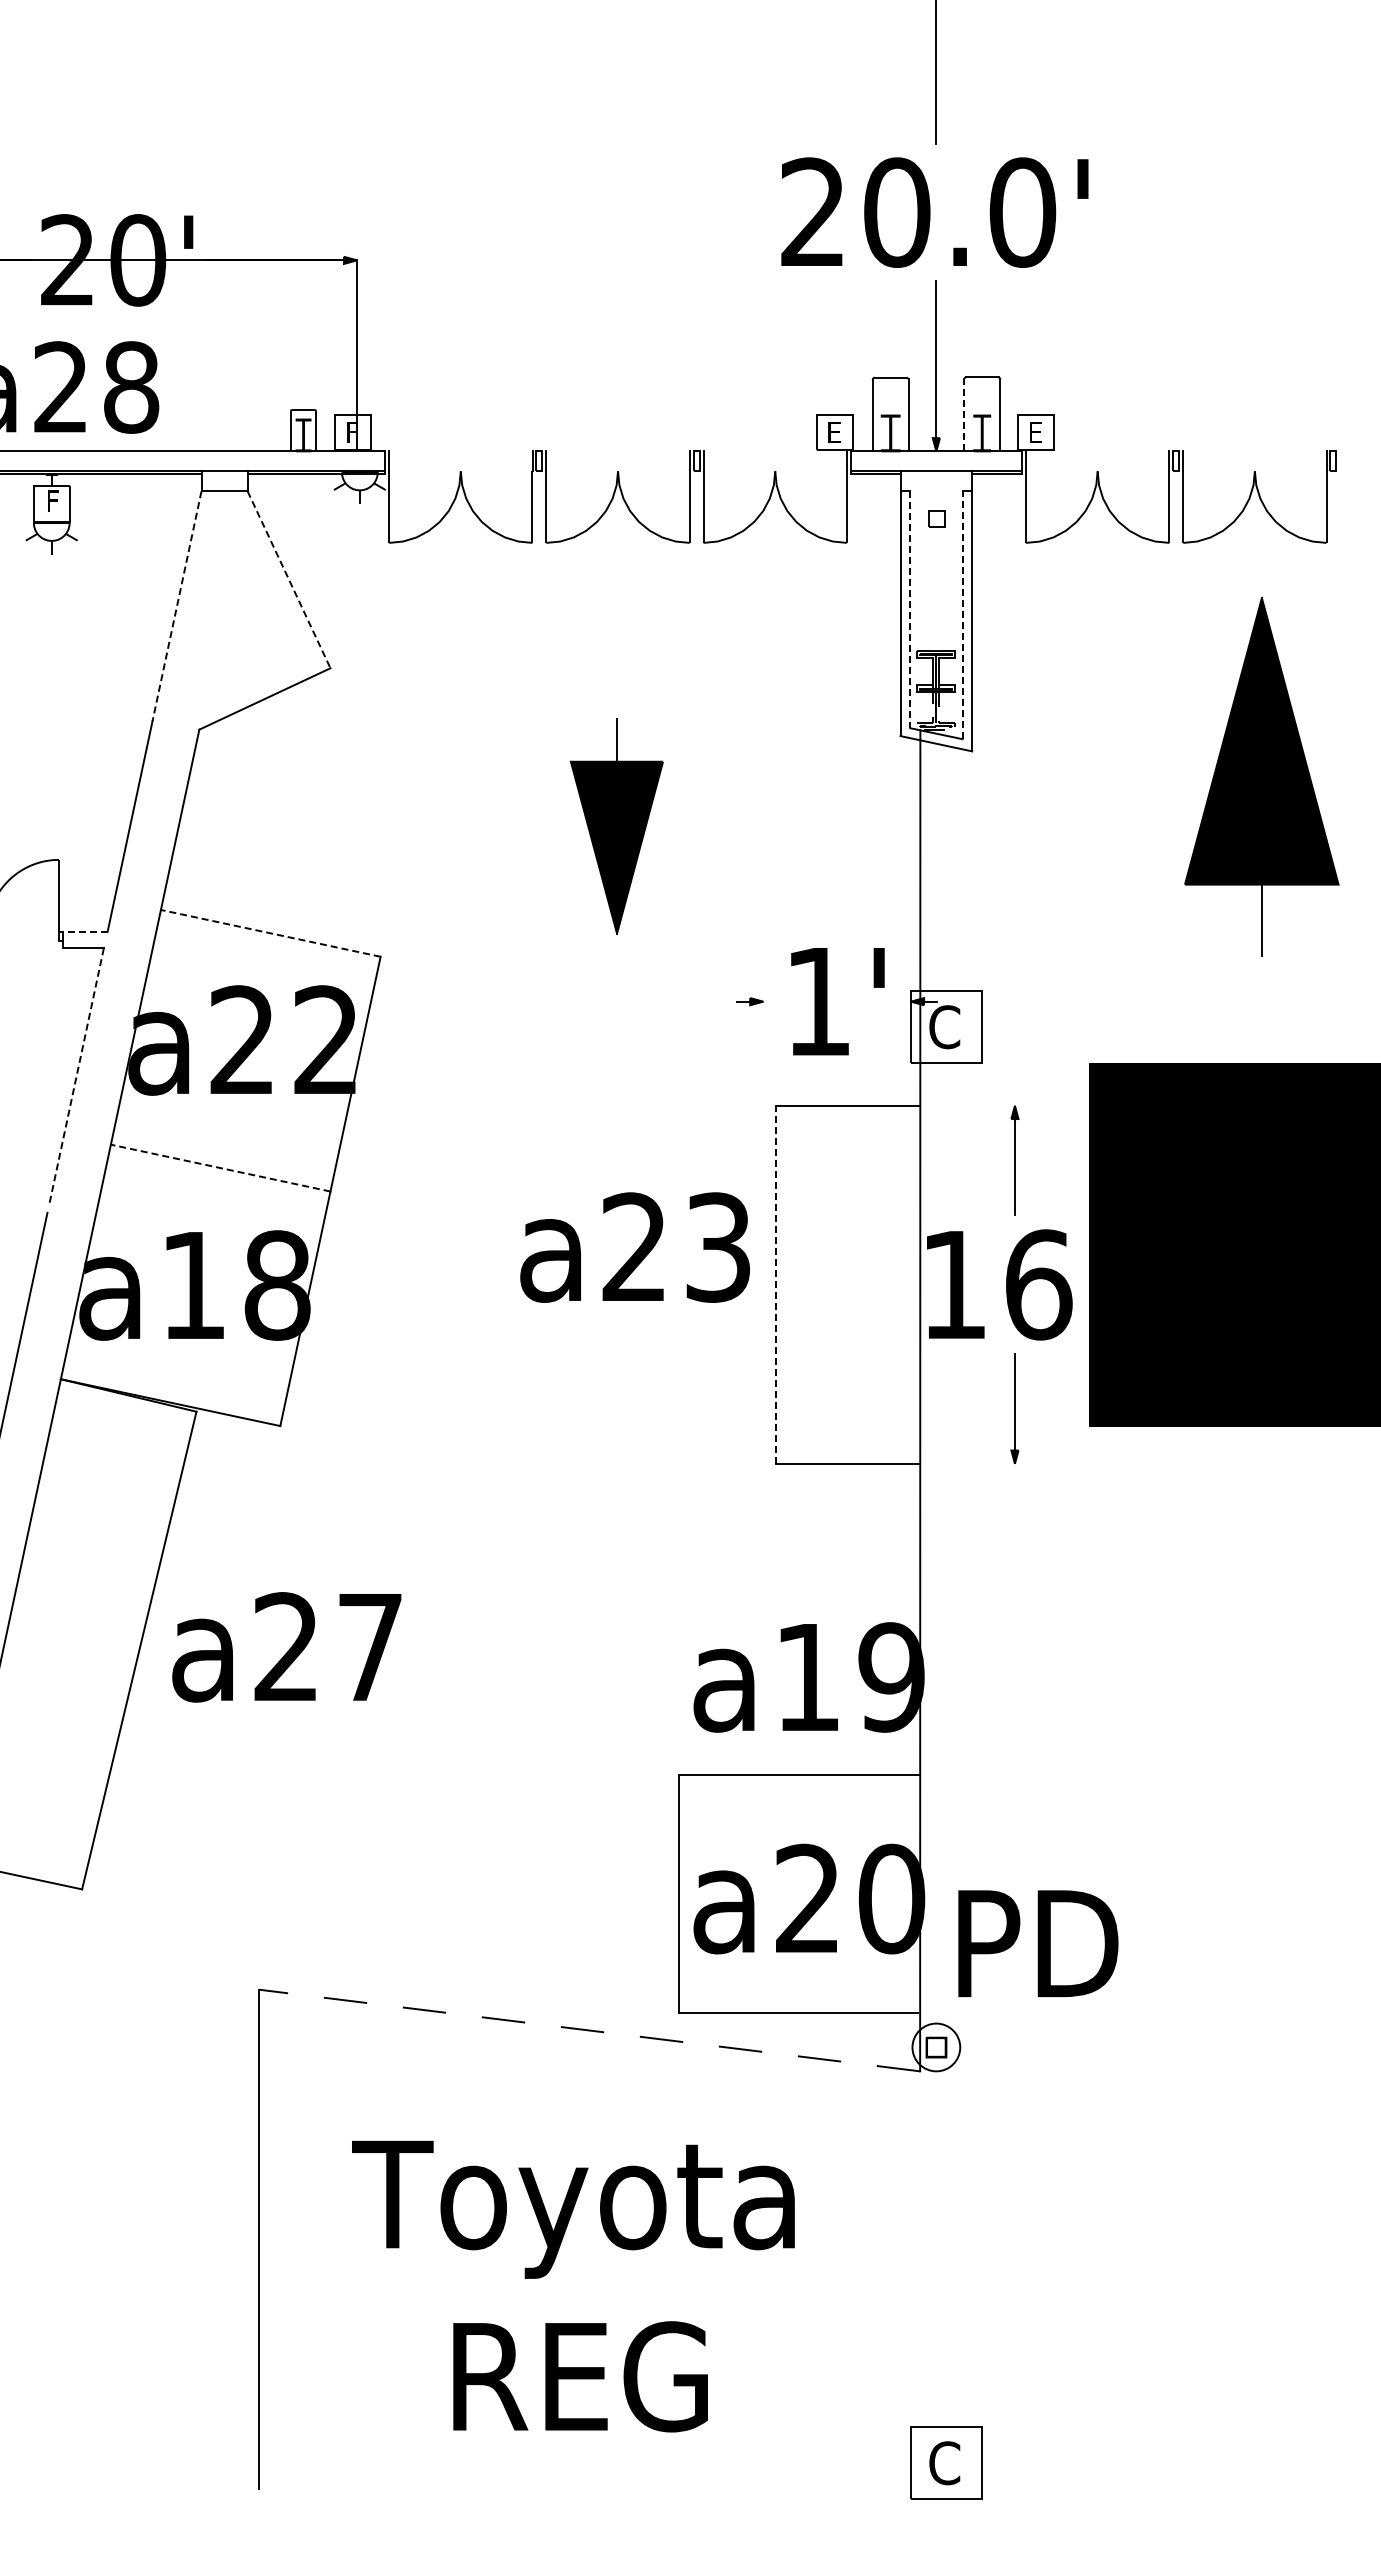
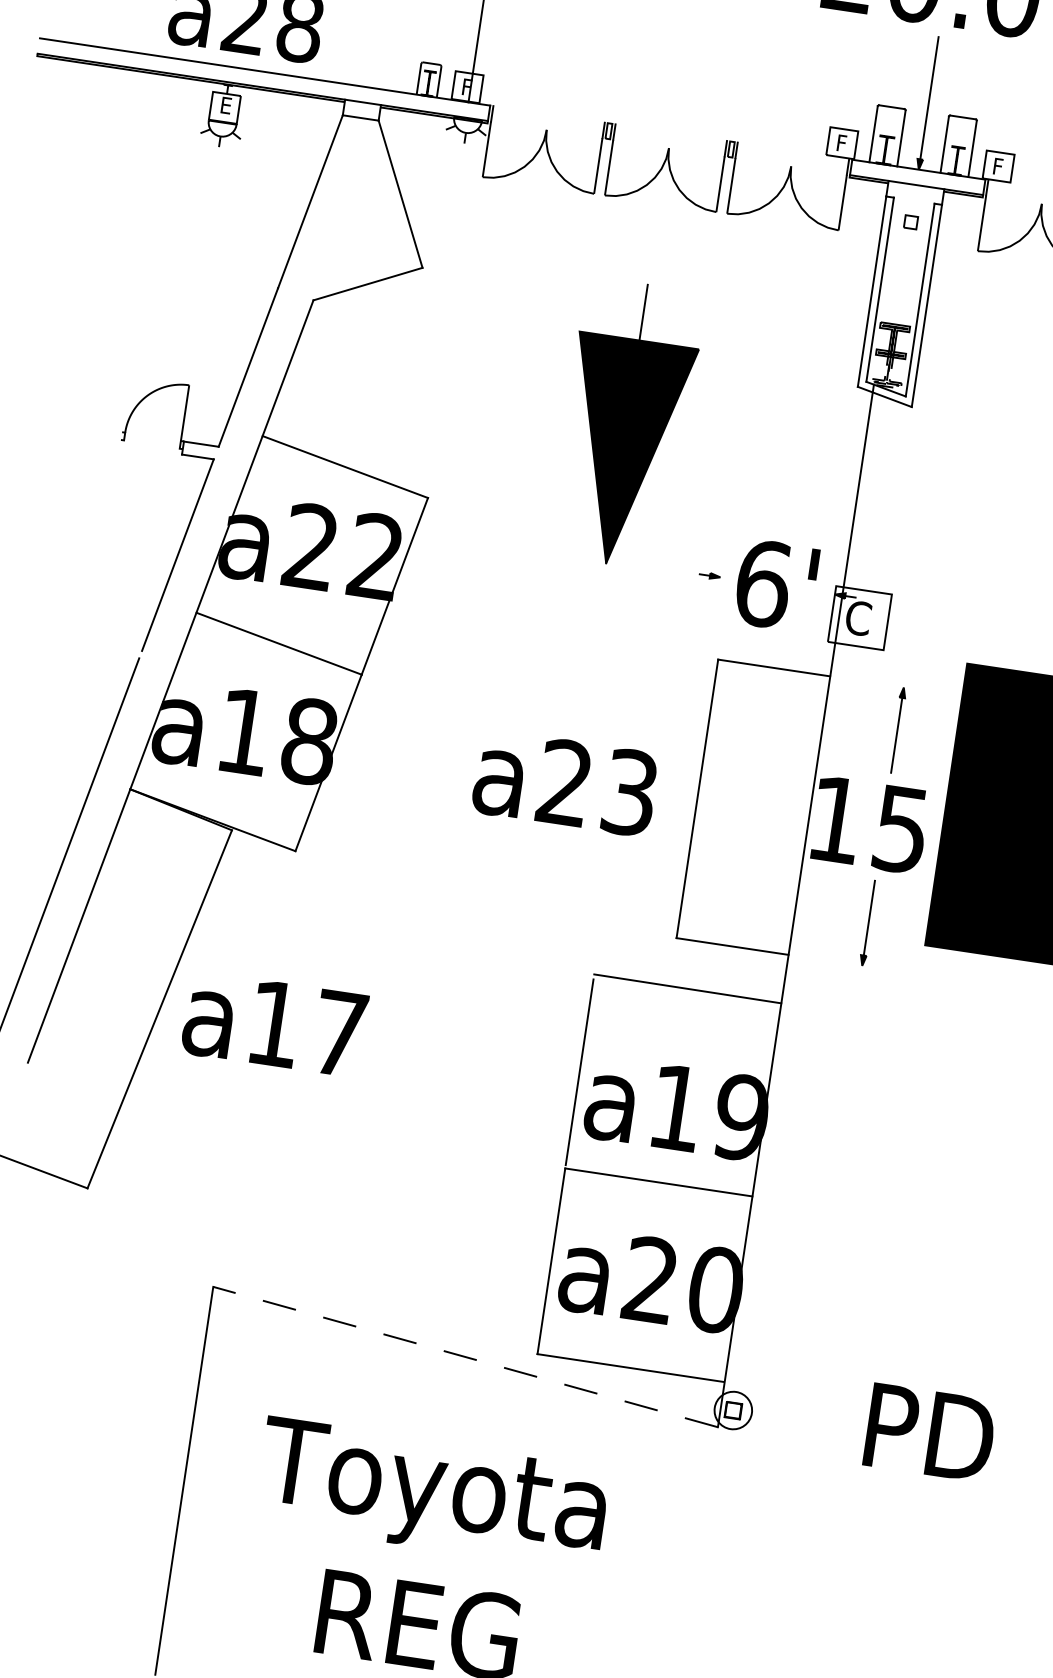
line: (964, 414) -> (944, 144), dashed -> solid
text: (834, 432) -> (841, 143), E -> F
text: (1036, 432) -> (998, 166), E -> F
text: (52, 500) -> (225, 105), F -> E
line: (289, 579) -> (400, 194), dashed -> solid
line: (176, 606) -> (309, 201), dashed -> solid
line: (910, 610) -> (880, 290), dashed -> solid
line: (962, 615) -> (920, 300), dashed -> solid
part: (616, 825) -> (626, 423), size x1.67
line: (84, 931) -> (200, 443), dashed -> solid
line: (270, 933) -> (345, 467), dashed -> solid
text: (819, 1001) -> (764, 583), 1' -> 6'
line: (76, 1076) -> (177, 555), dashed -> solid
line: (220, 1168) -> (278, 644), dashed -> solid
text: (634, 1247) -> (564, 782), moved
line: (776, 1284) -> (697, 798), dashed -> solid
text: (1039, 1284) -> (902, 829), 16' -> 15'
line: (799, 1525) -> (687, 988), added
text: (285, 1646) -> (273, 1023), a27 -> a17
line: (679, 1650) -> (579, 1072), added
text: (1038, 1943) -> (930, 1432), moved

